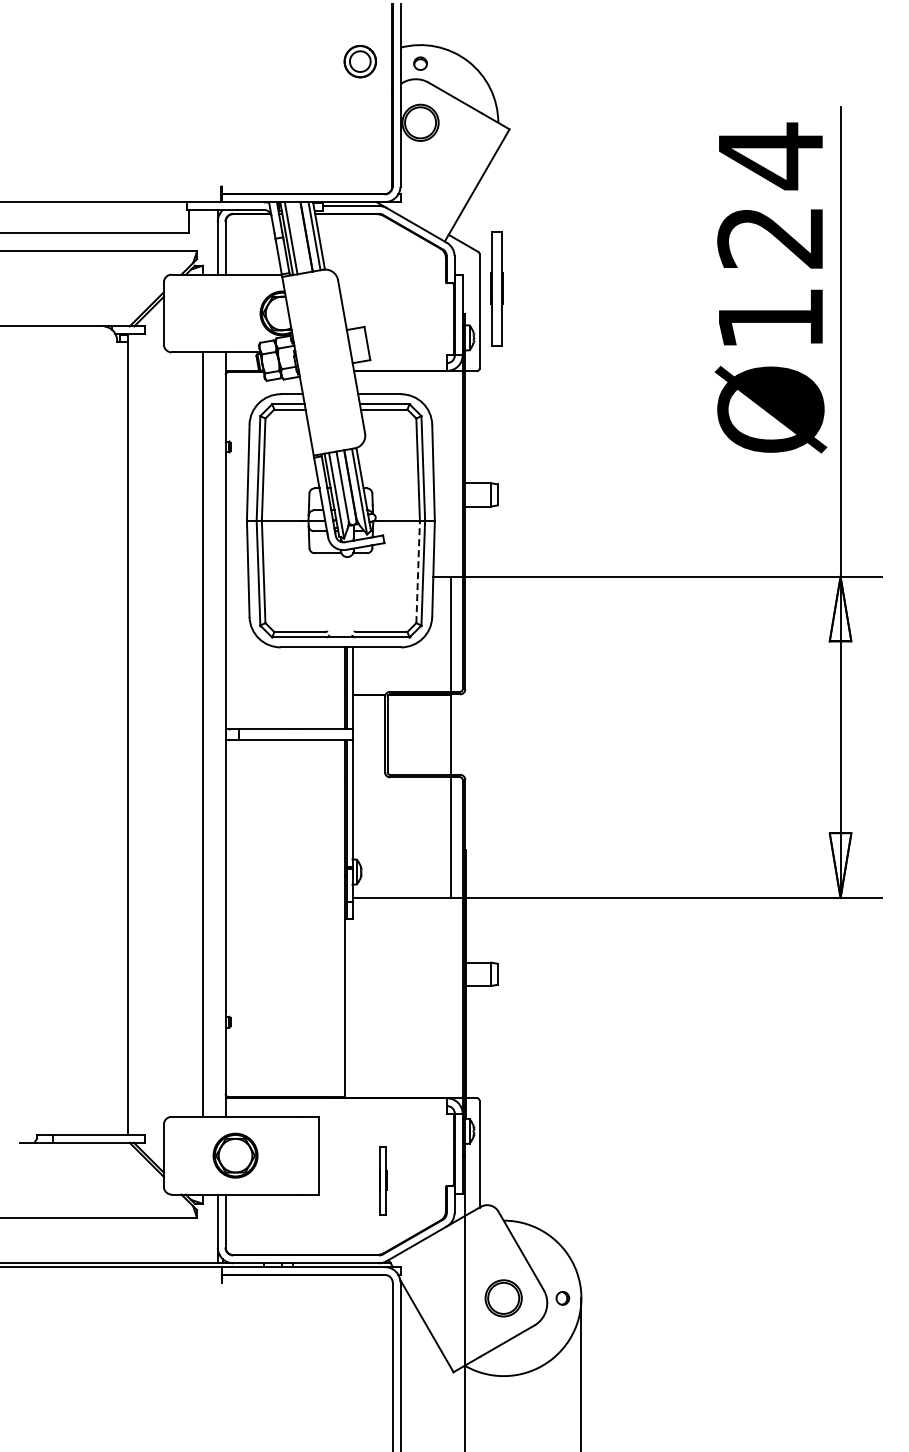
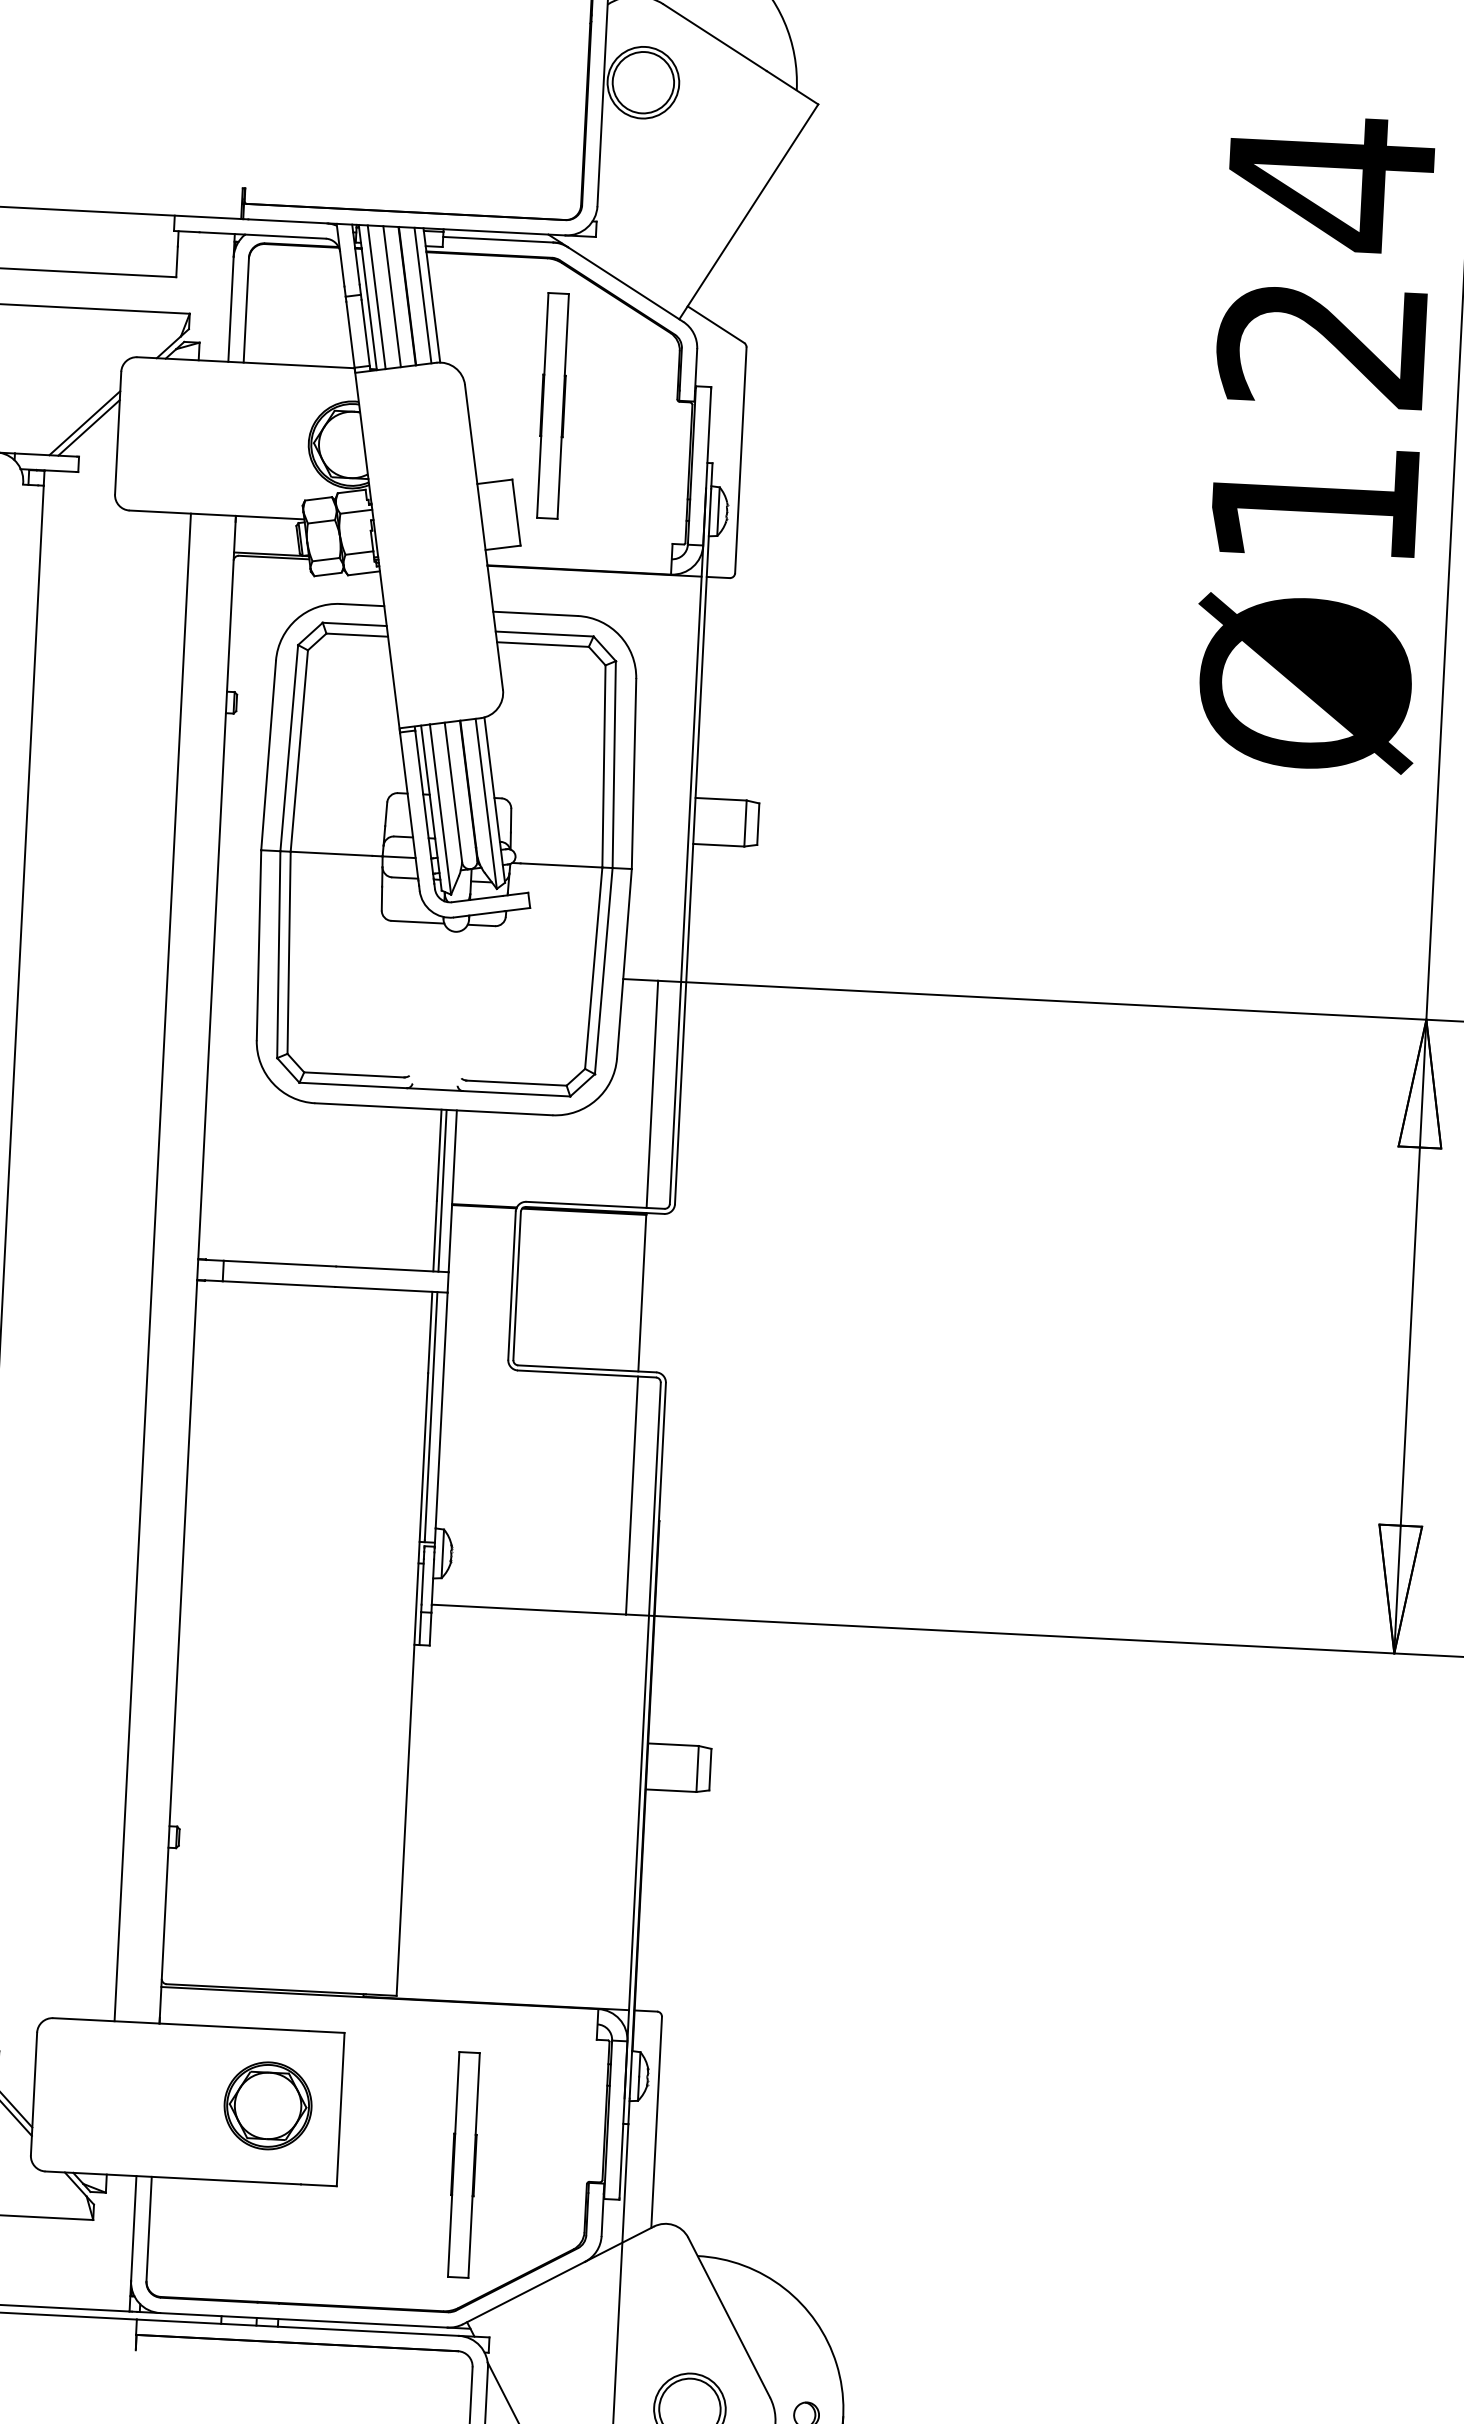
line: (298, 237) -> (391, 296), added
part: (496, 288) -> (551, 405), moved
line: (418, 571) -> (594, 967), dashed -> solid
part: (235, 1155) -> (267, 2105), moved
part: (382, 1180) -> (462, 2164), size x1.67

